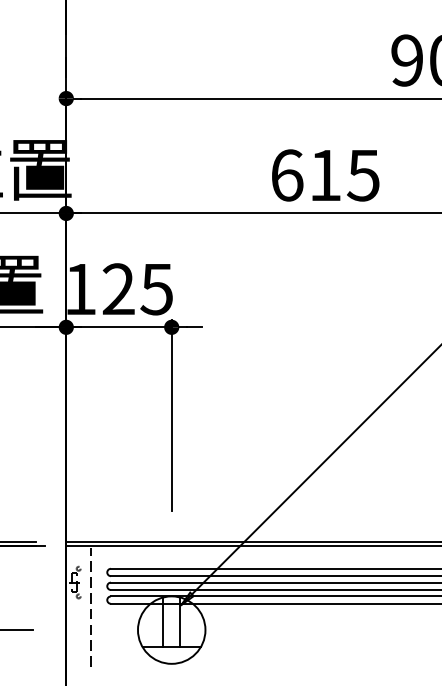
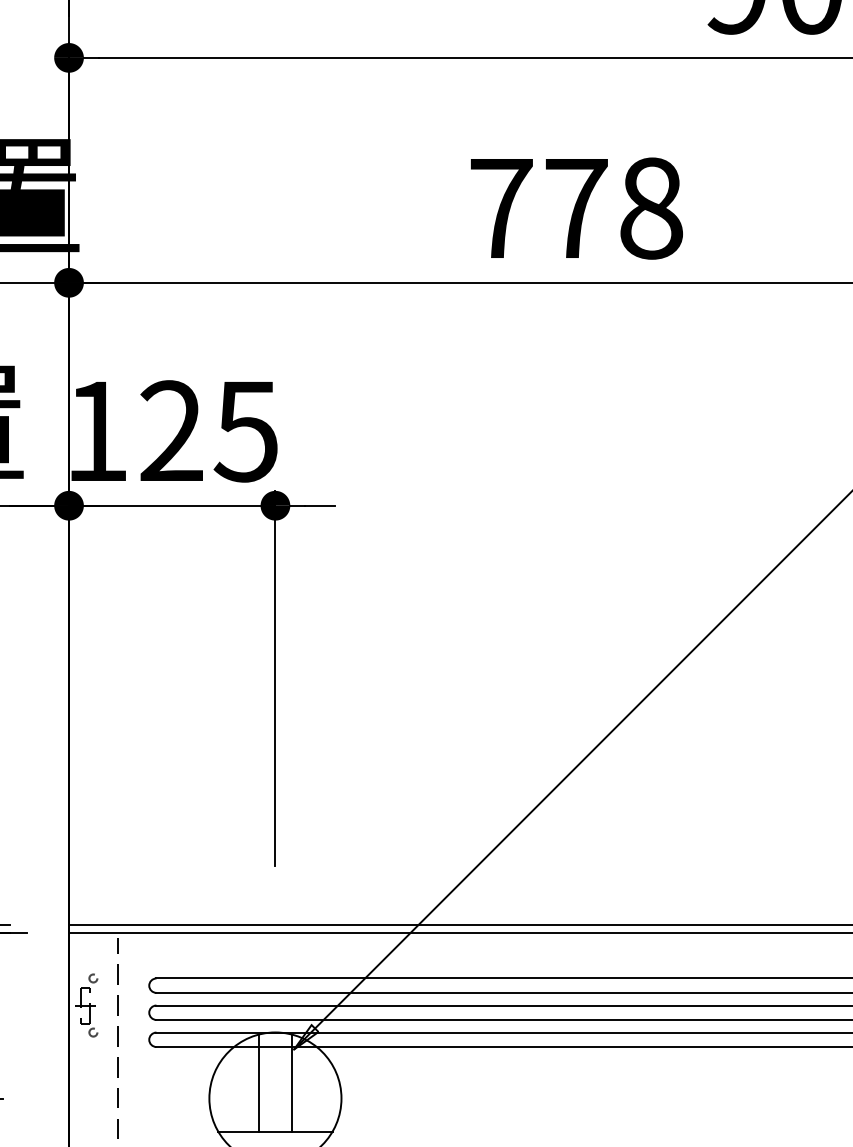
text: (325, 175) -> (576, 208), 615 -> 778

